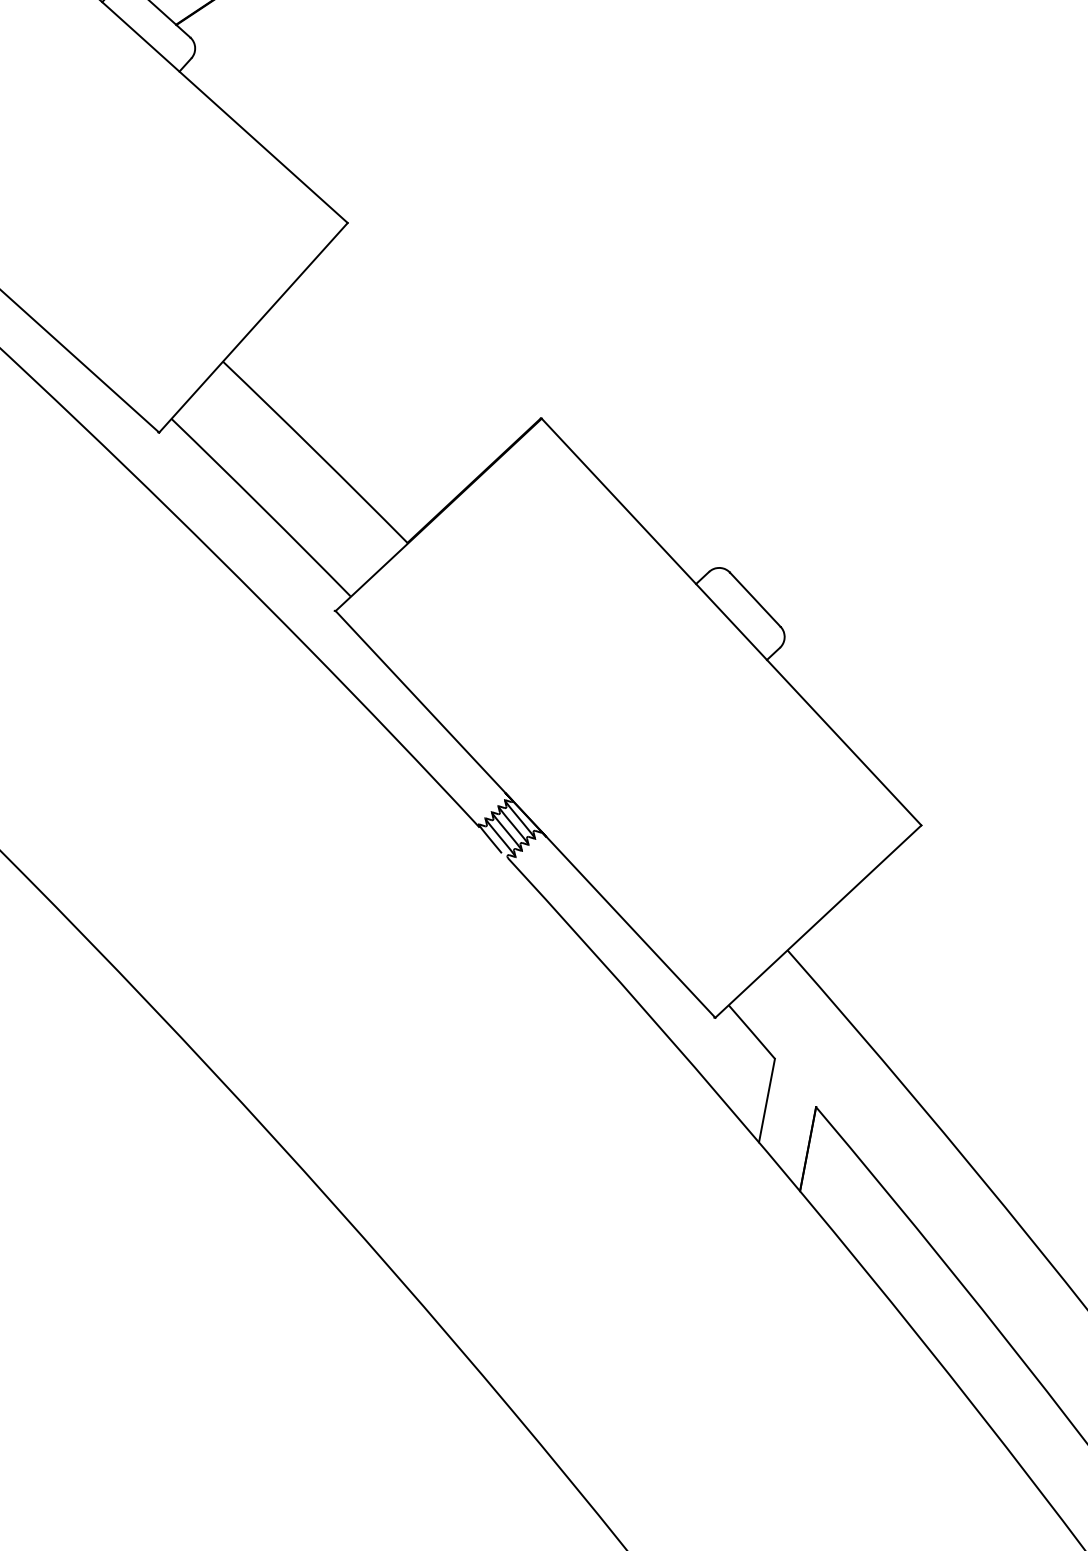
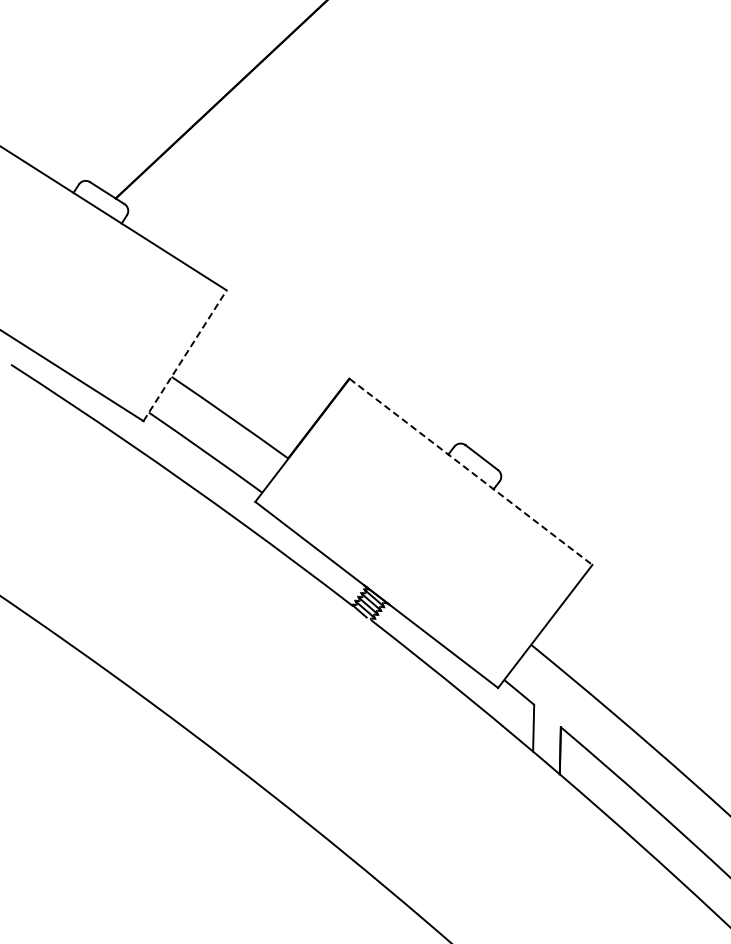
line: (254, 327) -> (185, 355), solid -> dashed
line: (732, 621) -> (471, 471), solid -> dashed

